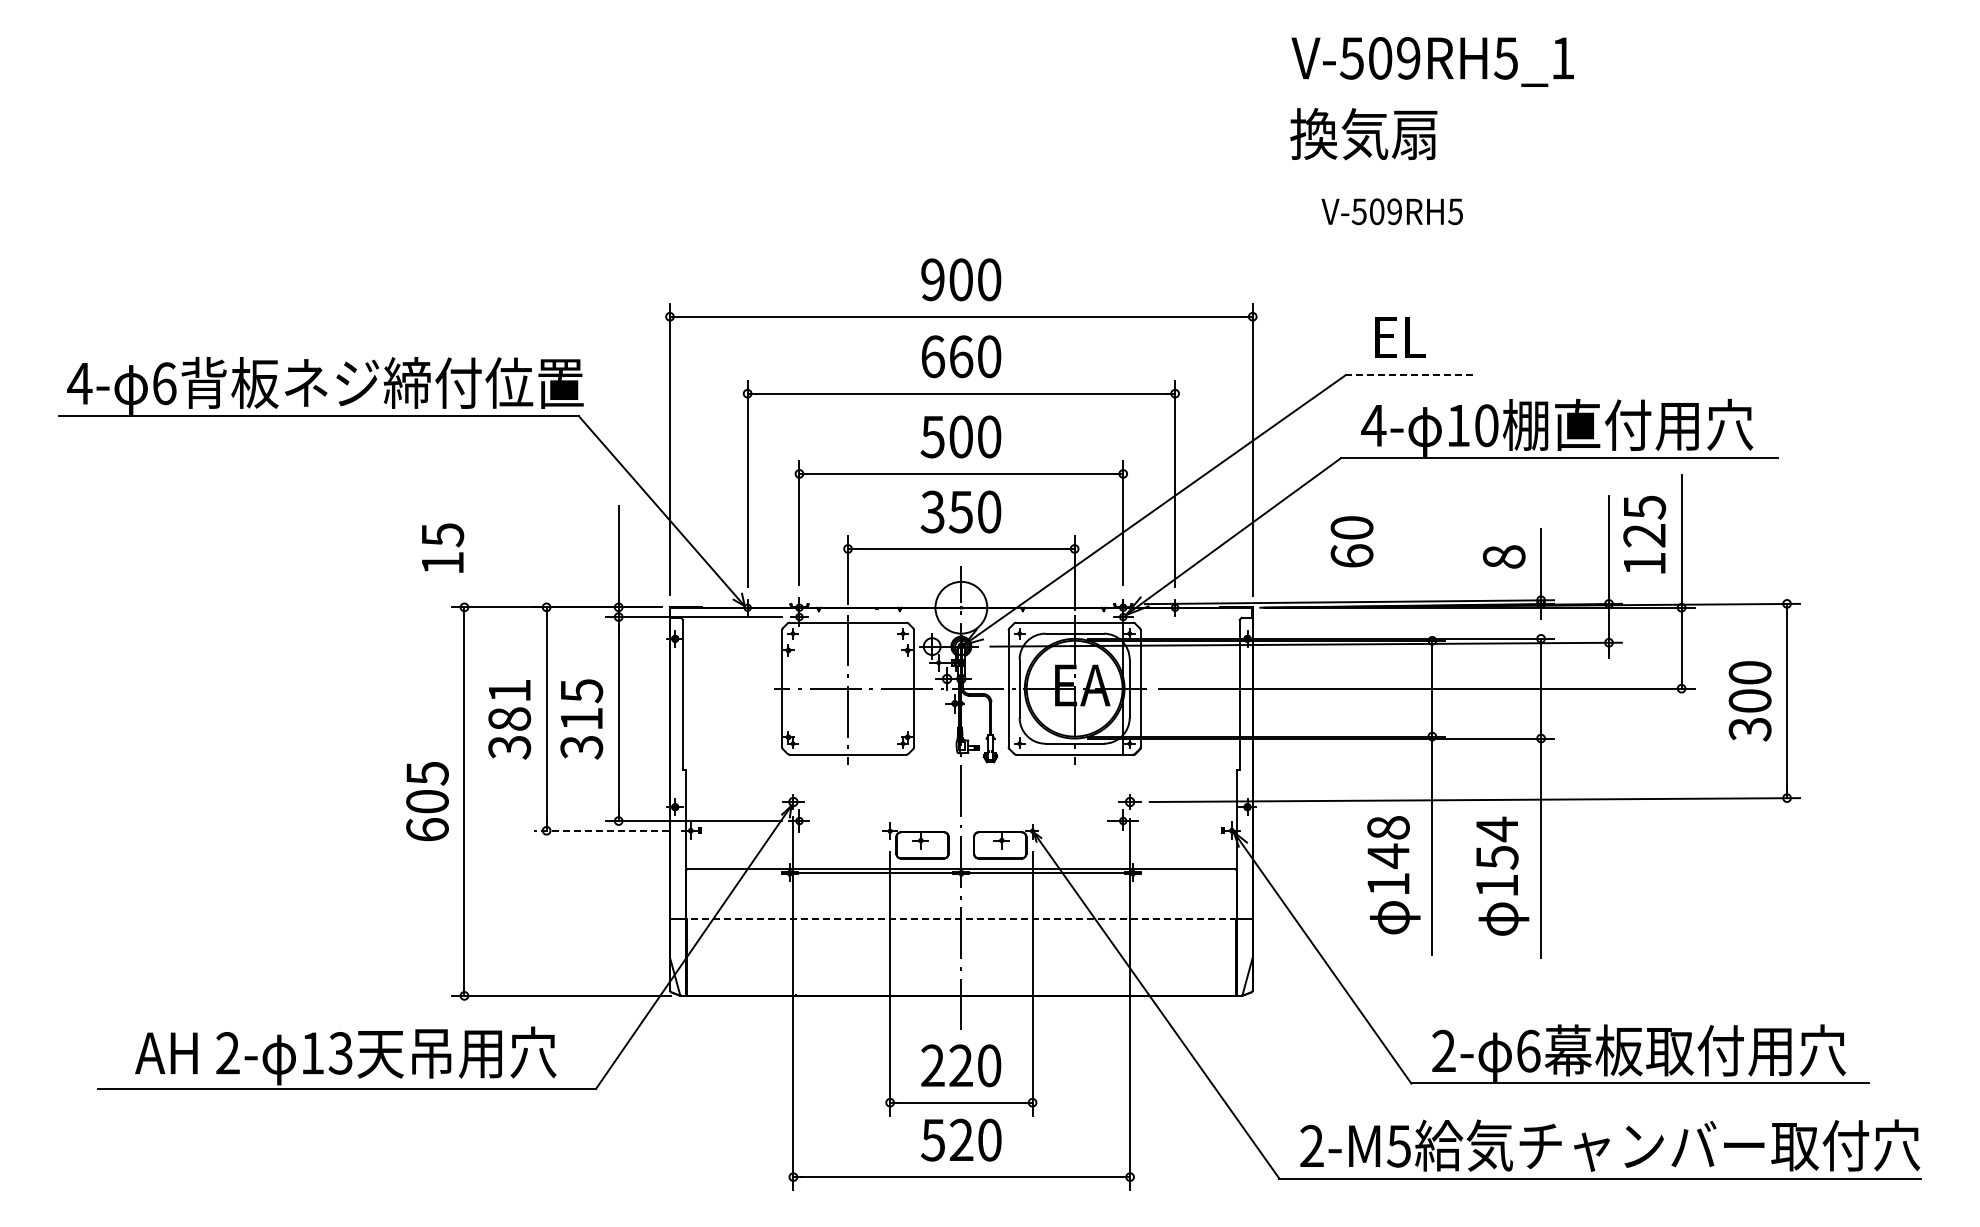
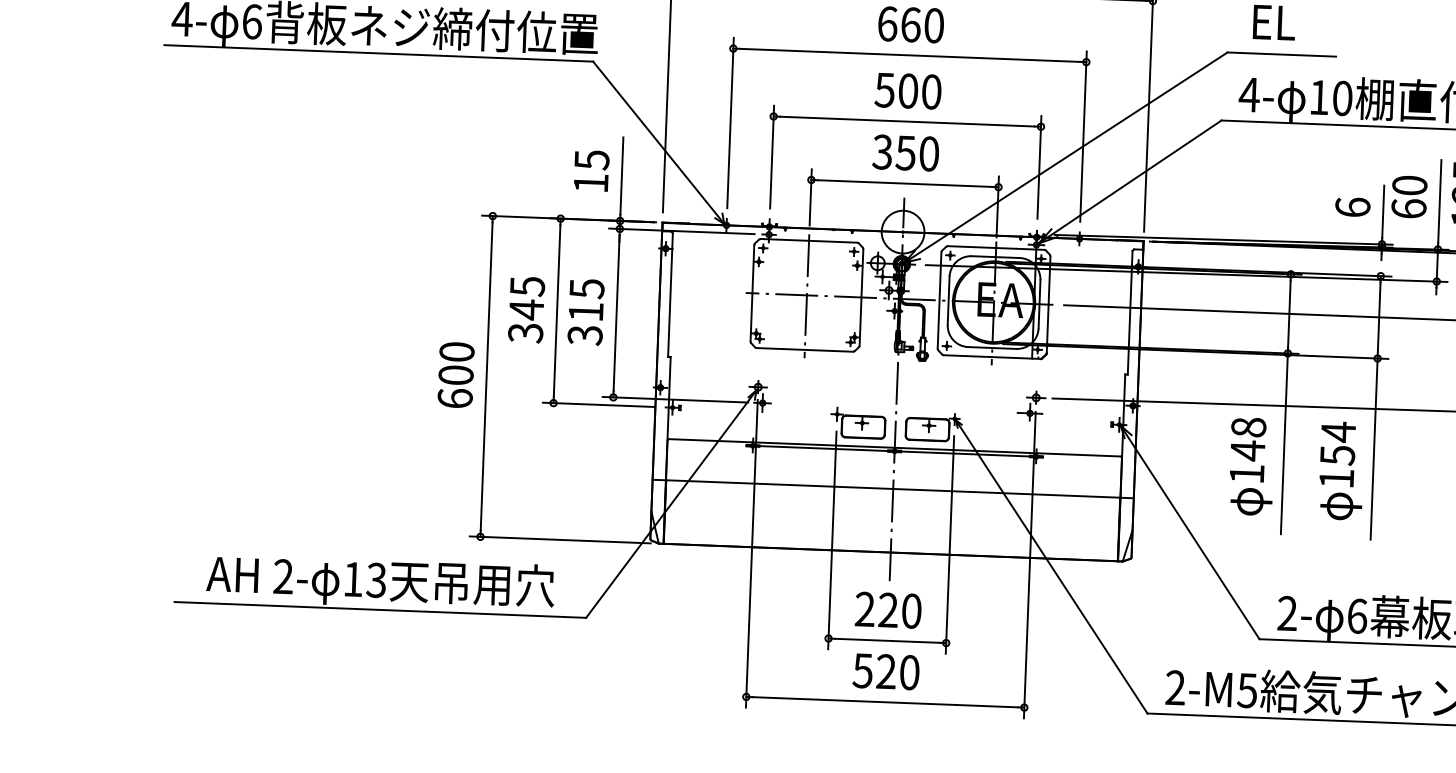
line: (1411, 375) -> (1282, 54), dashed -> solid
text: (1351, 541) -> (1408, 196), moved
text: (443, 547) -> (592, 170), moved
text: (1503, 556) -> (1352, 207), 8 -> 6
text: (509, 705) -> (526, 298), 381 -> 345
text: (427, 773) -> (457, 352), 605 -> 600
line: (601, 830) -> (598, 404), dashed -> solid
line: (960, 918) -> (892, 488), dashed -> solid

